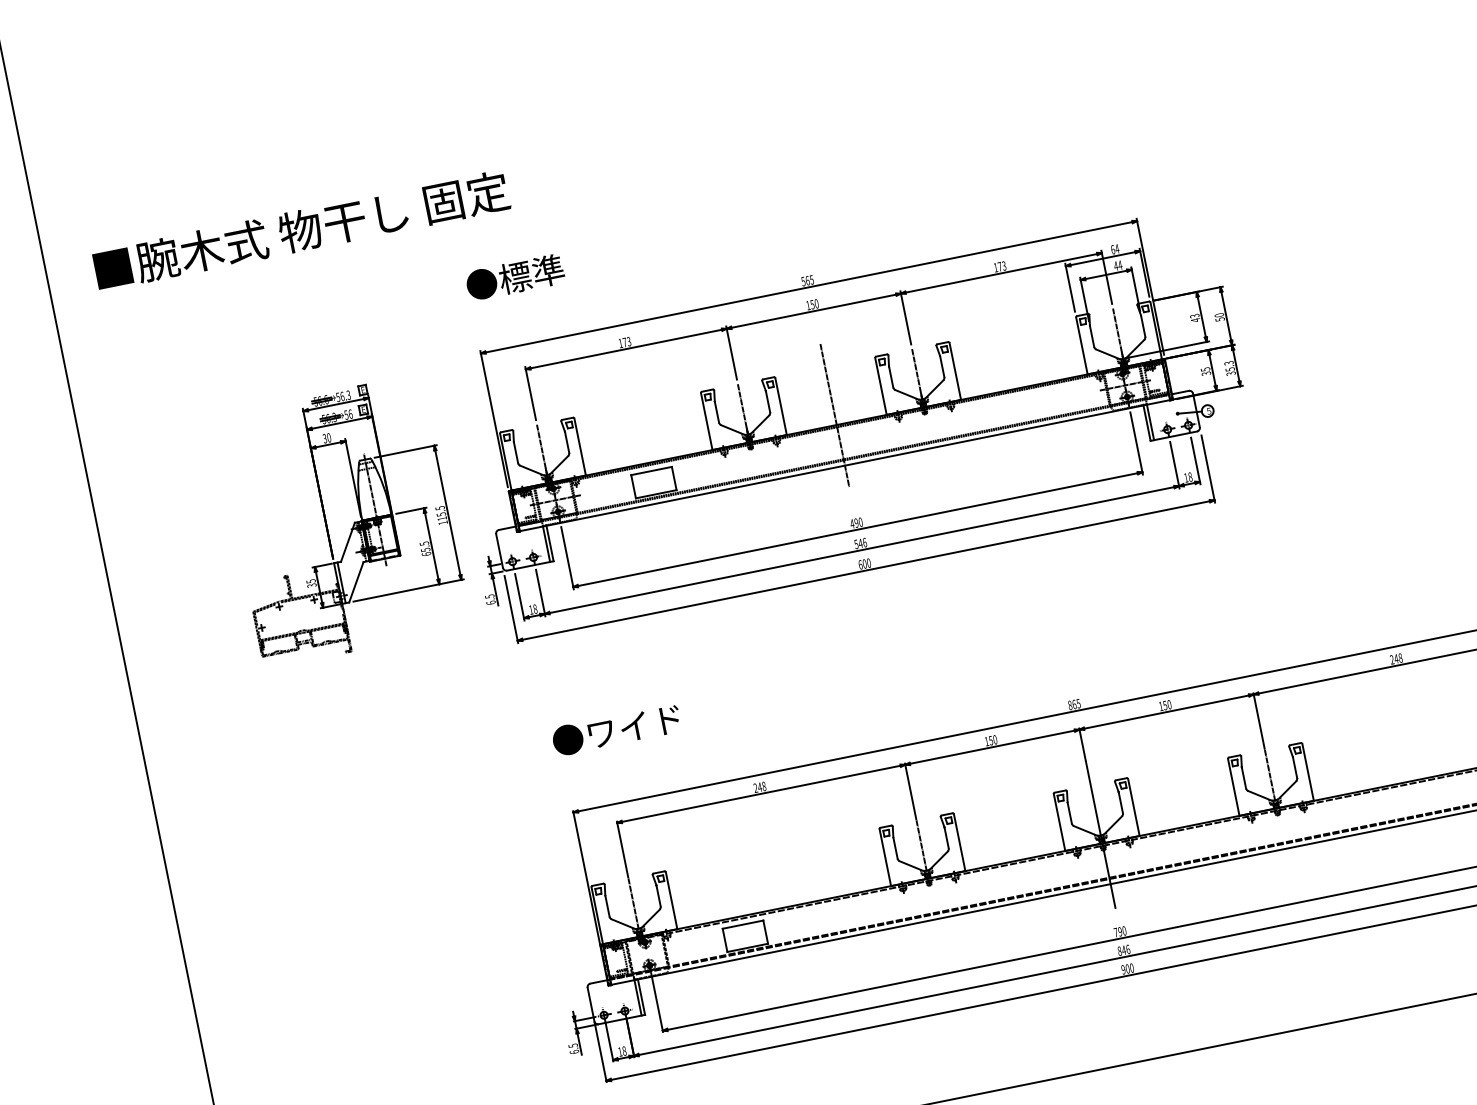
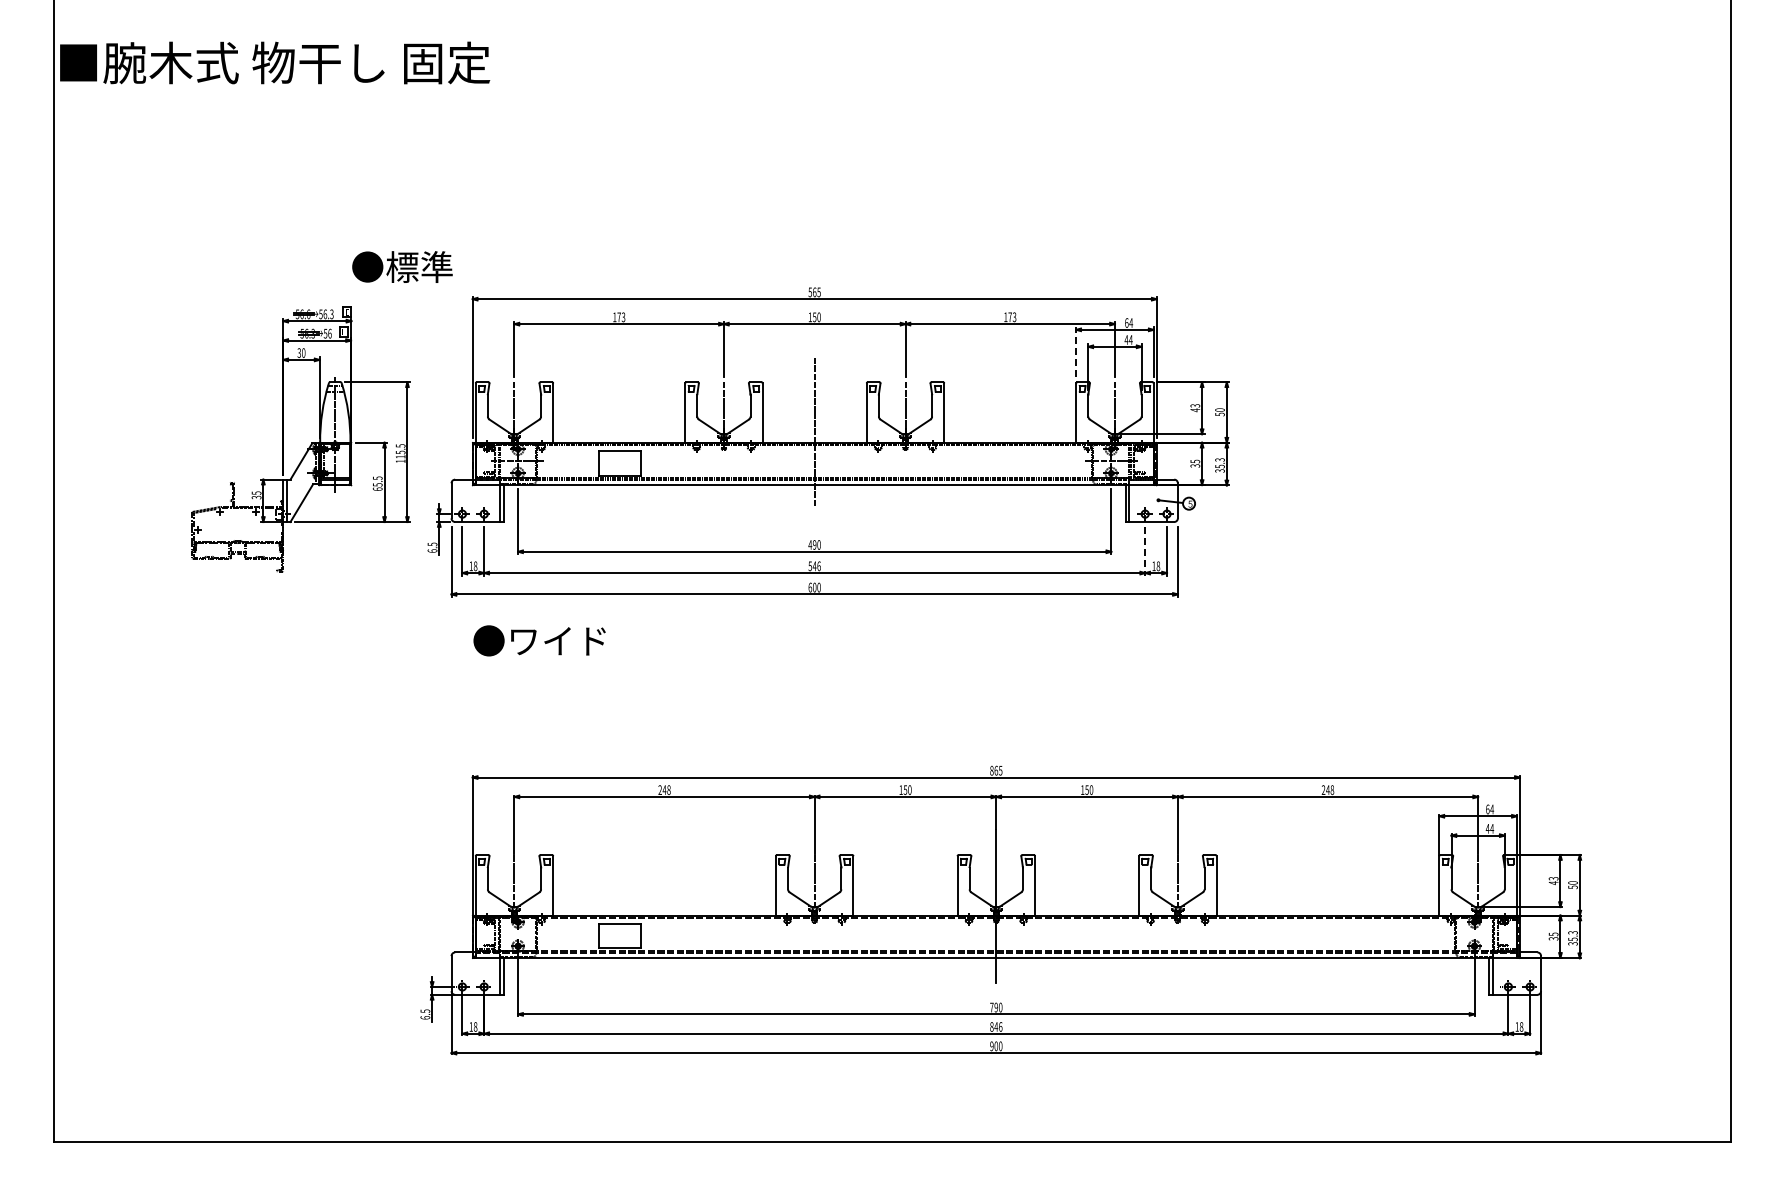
text: (302, 230) -> (275, 62), moved
text: (515, 276) -> (402, 266), moved
line: (1070, 287) -> (1076, 352), solid -> dashed
line: (1175, 465) -> (1145, 551), solid -> dashed
text: (616, 729) -> (539, 640), moved

